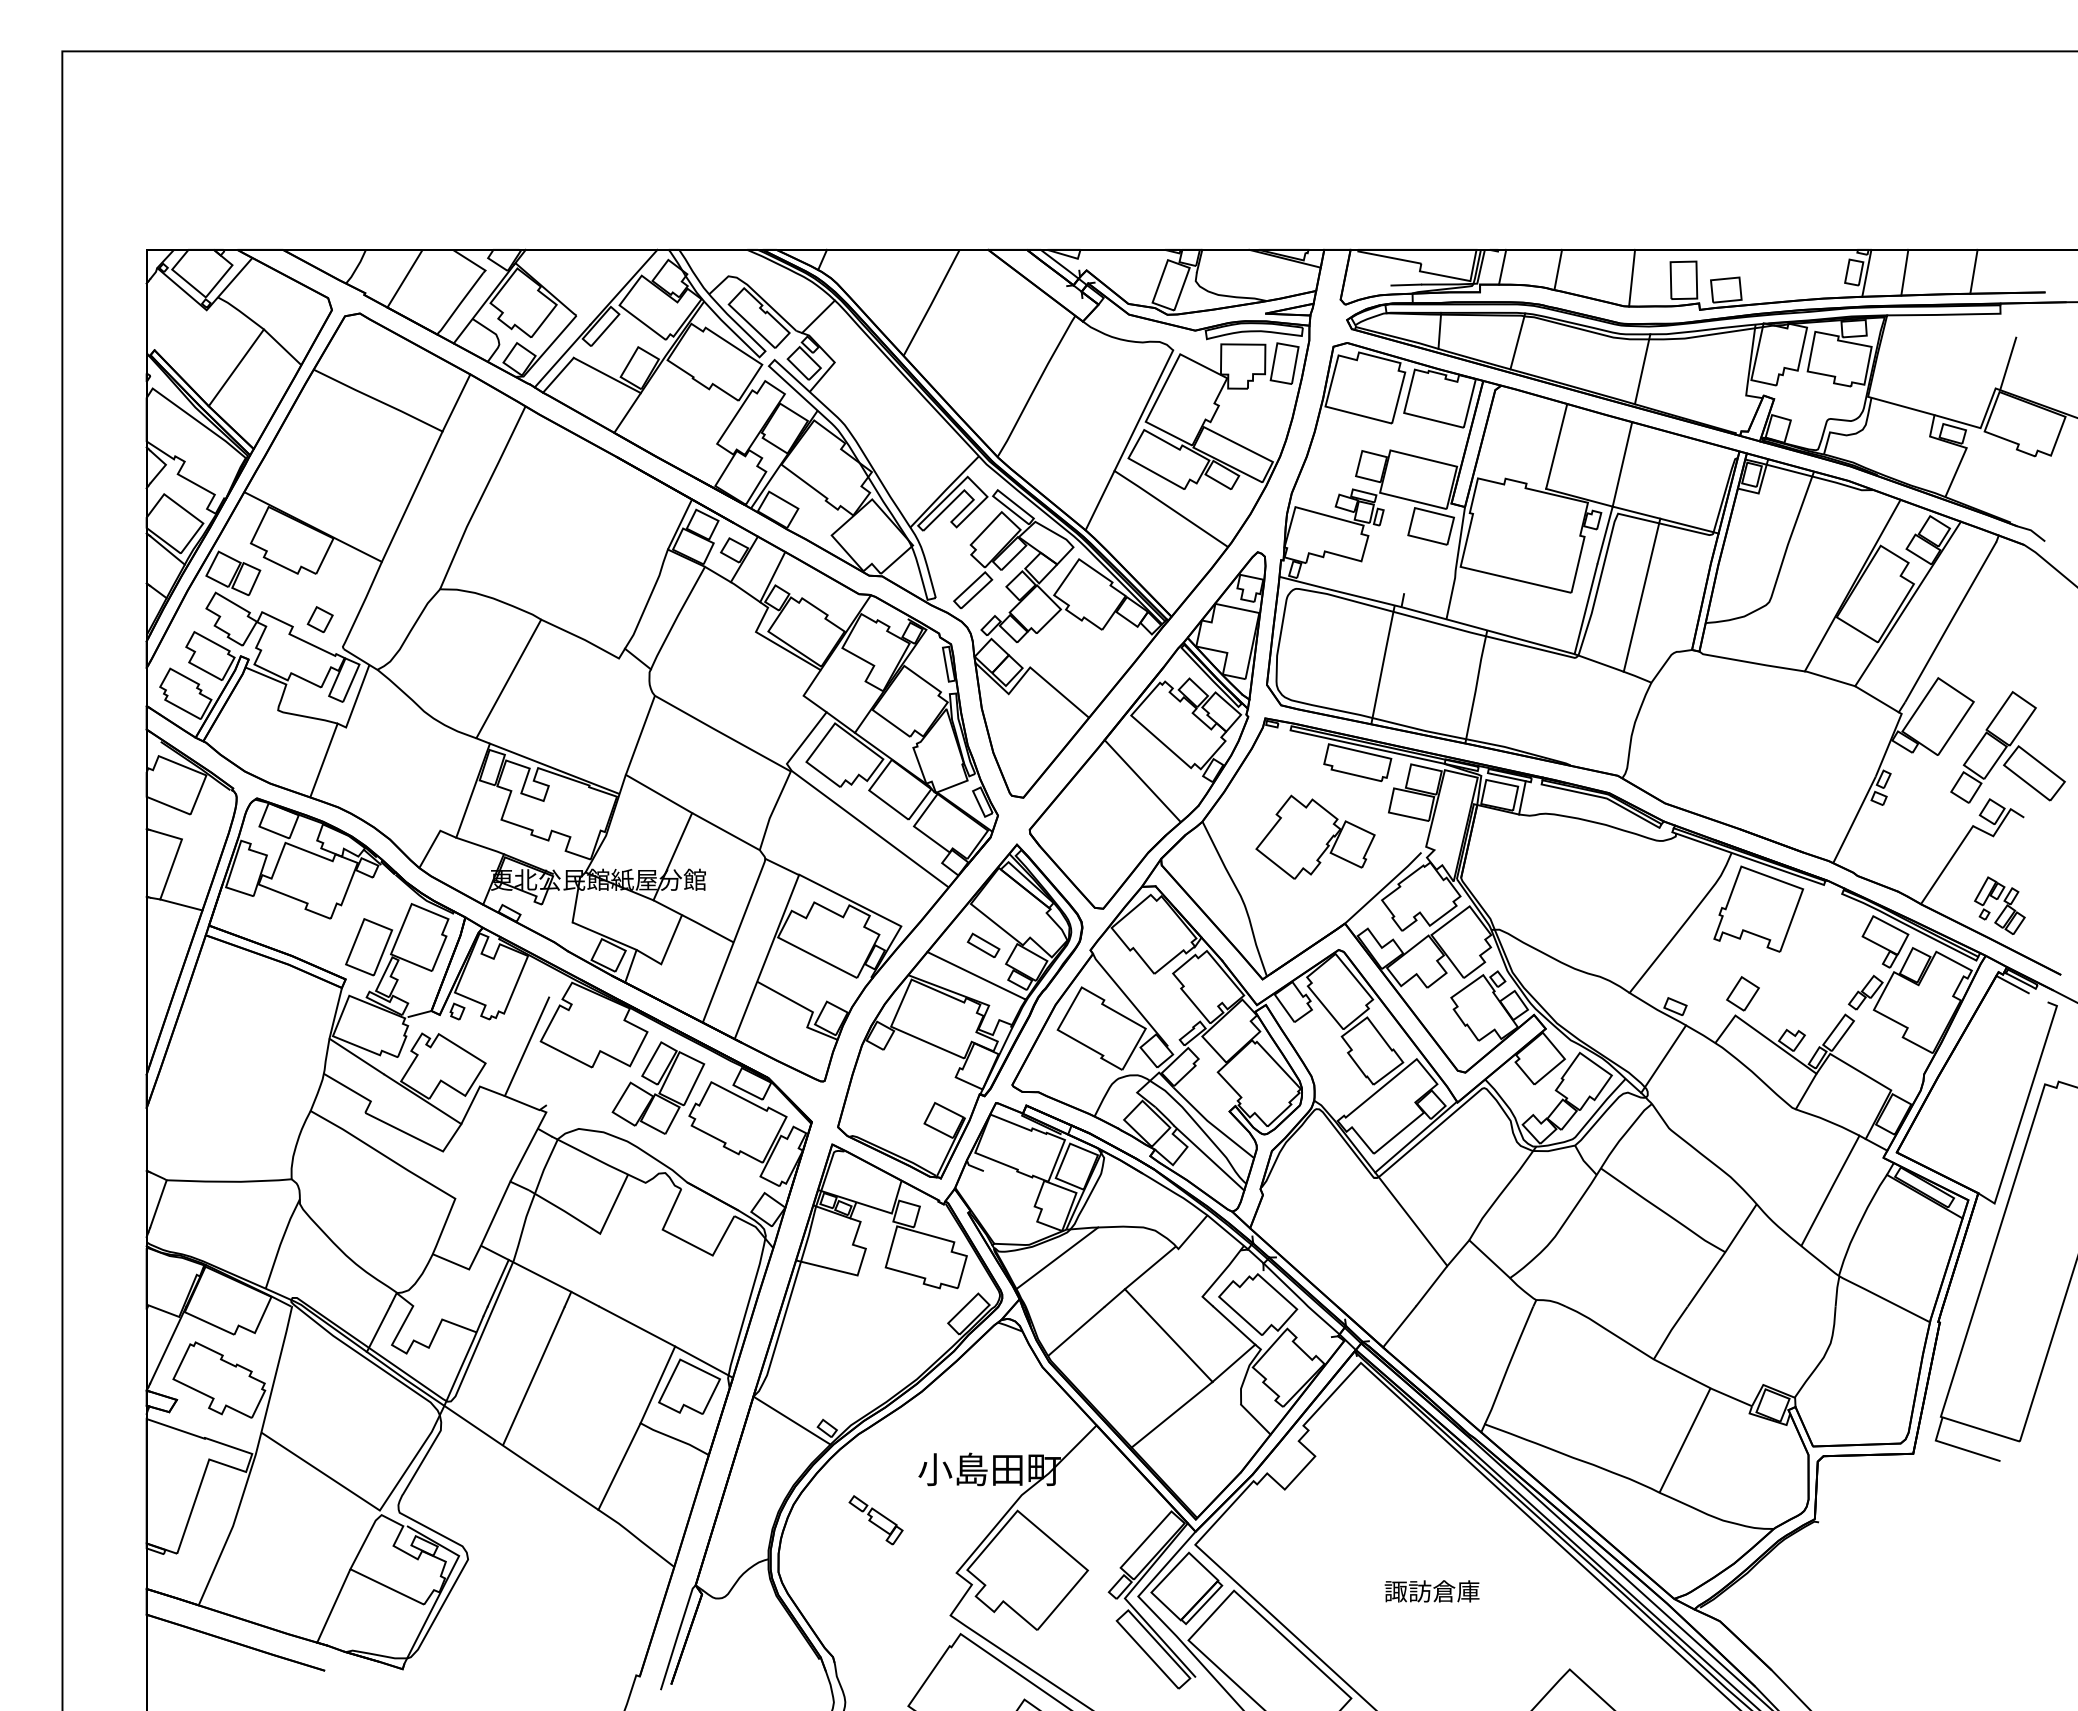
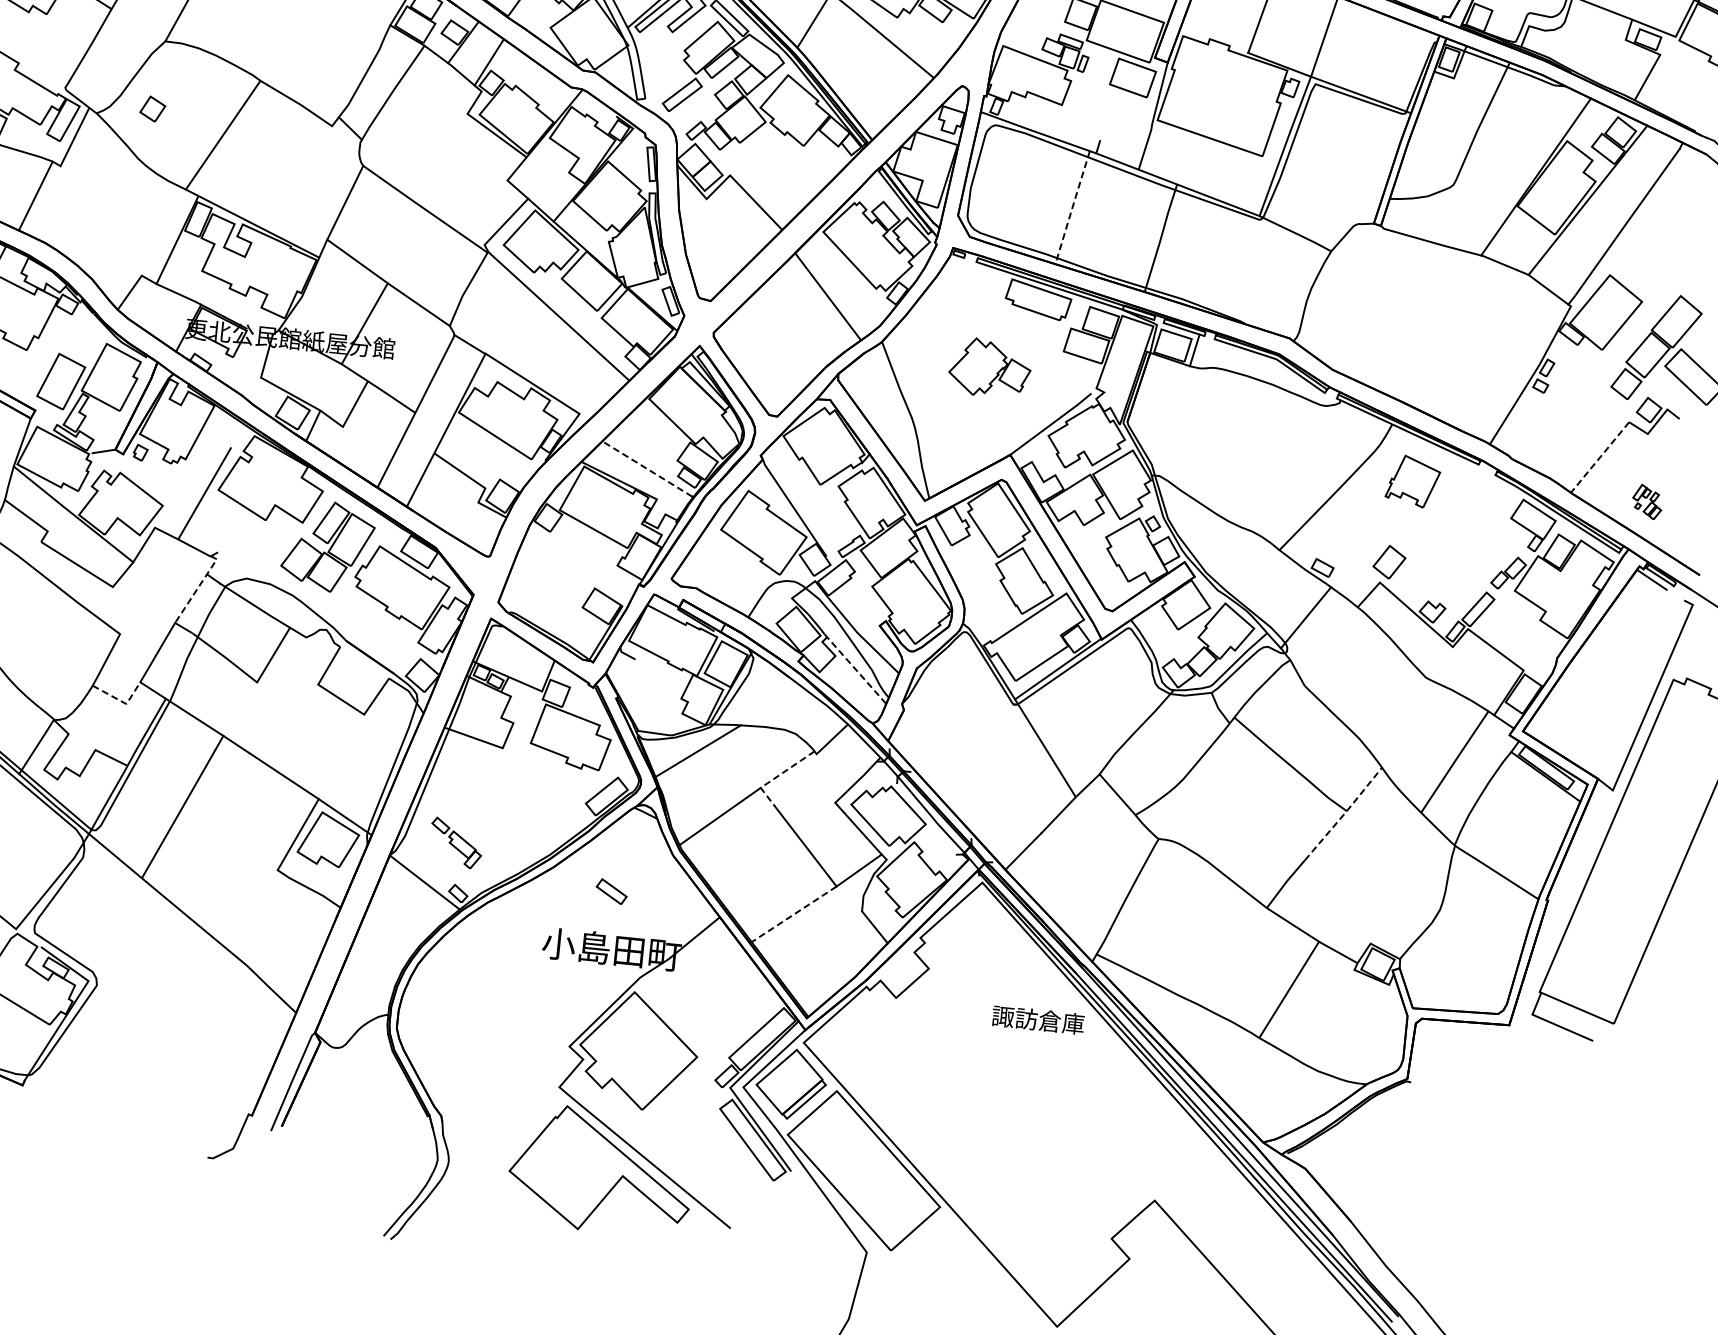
line: (1641, 594) -> (1330, 164), removed
part: (319, 619) -> (152, 108), moved
line: (1382, 664) -> (1072, 207), solid -> dashed
part: (1315, 836) -> (990, 367), size x0.7
line: (1947, 865) -> (1600, 457), solid -> dashed
part: (1999, 905) -> (1646, 501), size x0.6
part: (1758, 908) -> (1412, 480), size x0.6
part: (983, 944) -> (611, 890), moved
line: (975, 975) -> (646, 468), solid -> dashed
line: (1805, 1091) -> (1440, 663), removed
line: (530, 1143) -> (198, 587), solid -> dashed
line: (1209, 1158) -> (855, 669), solid -> dashed
line: (1723, 1255) -> (1344, 814), solid -> dashed
line: (463, 1267) -> (121, 701), solid -> dashed
line: (1140, 1275) -> (777, 776), solid -> dashed
line: (1171, 1415) -> (793, 914), solid -> dashed
line: (619, 1466) -> (252, 910), removed
part: (875, 1520) -> (455, 843), moved
text: (1431, 1591) -> (1037, 1020), moved

